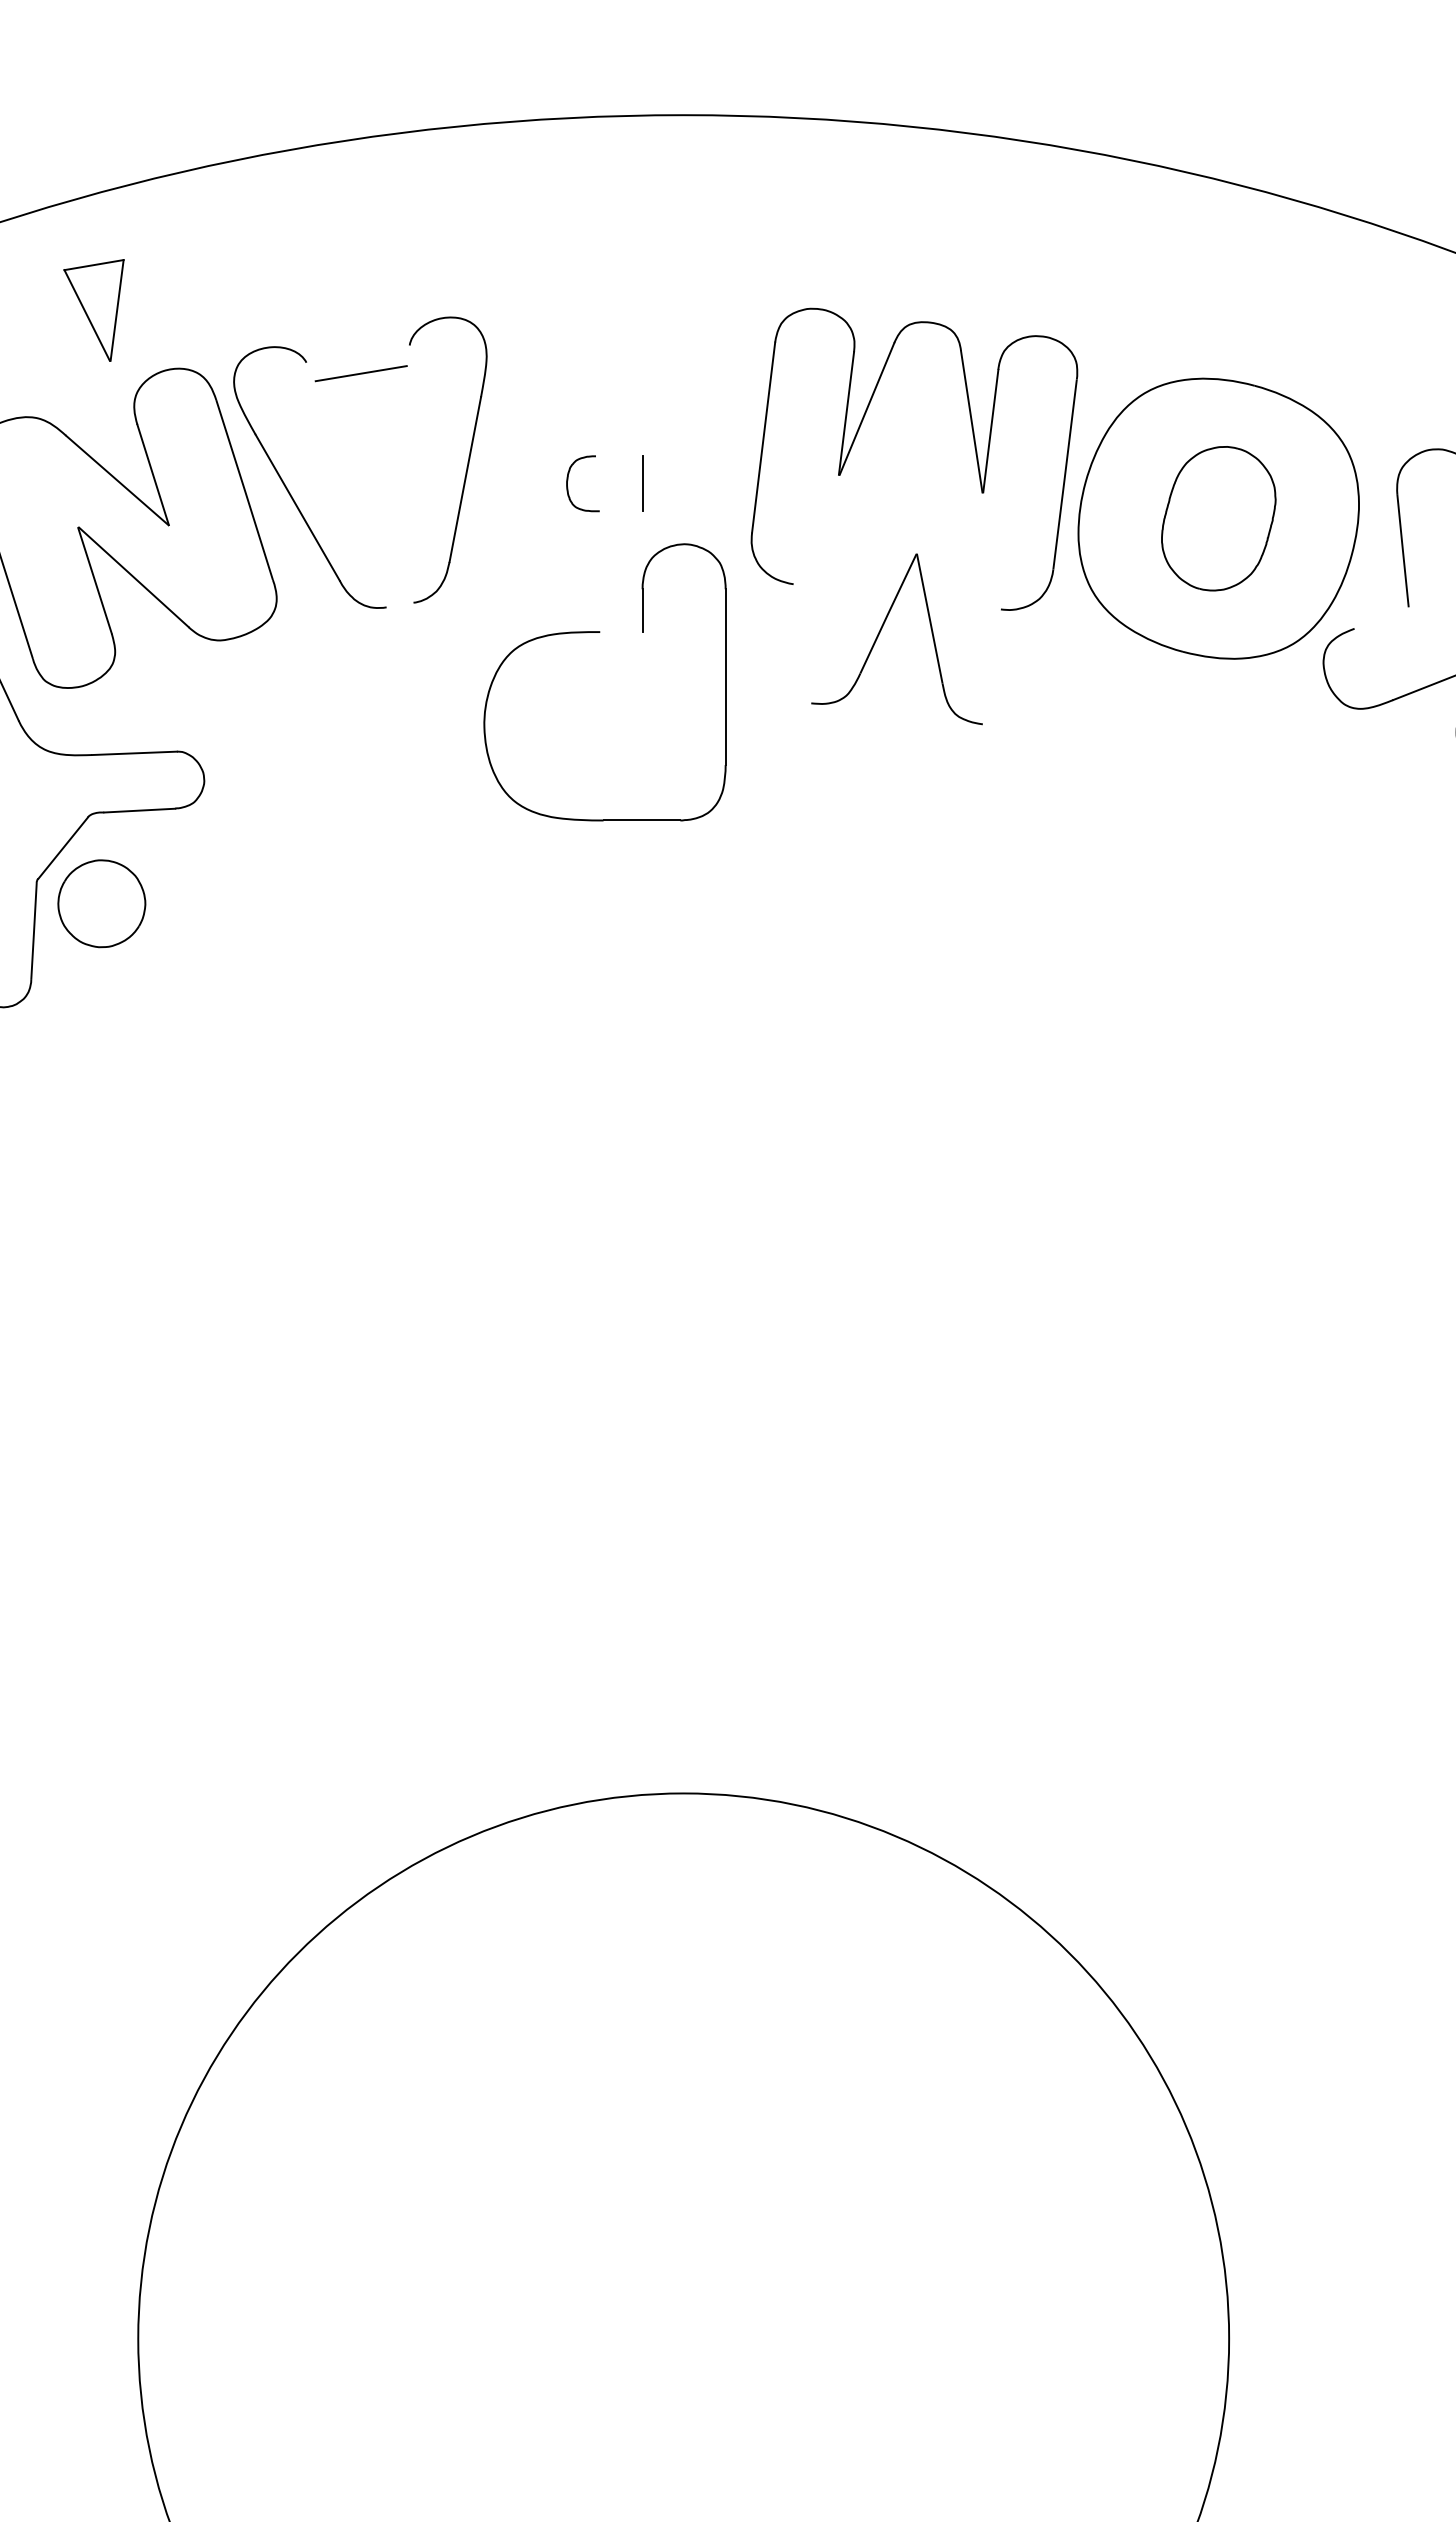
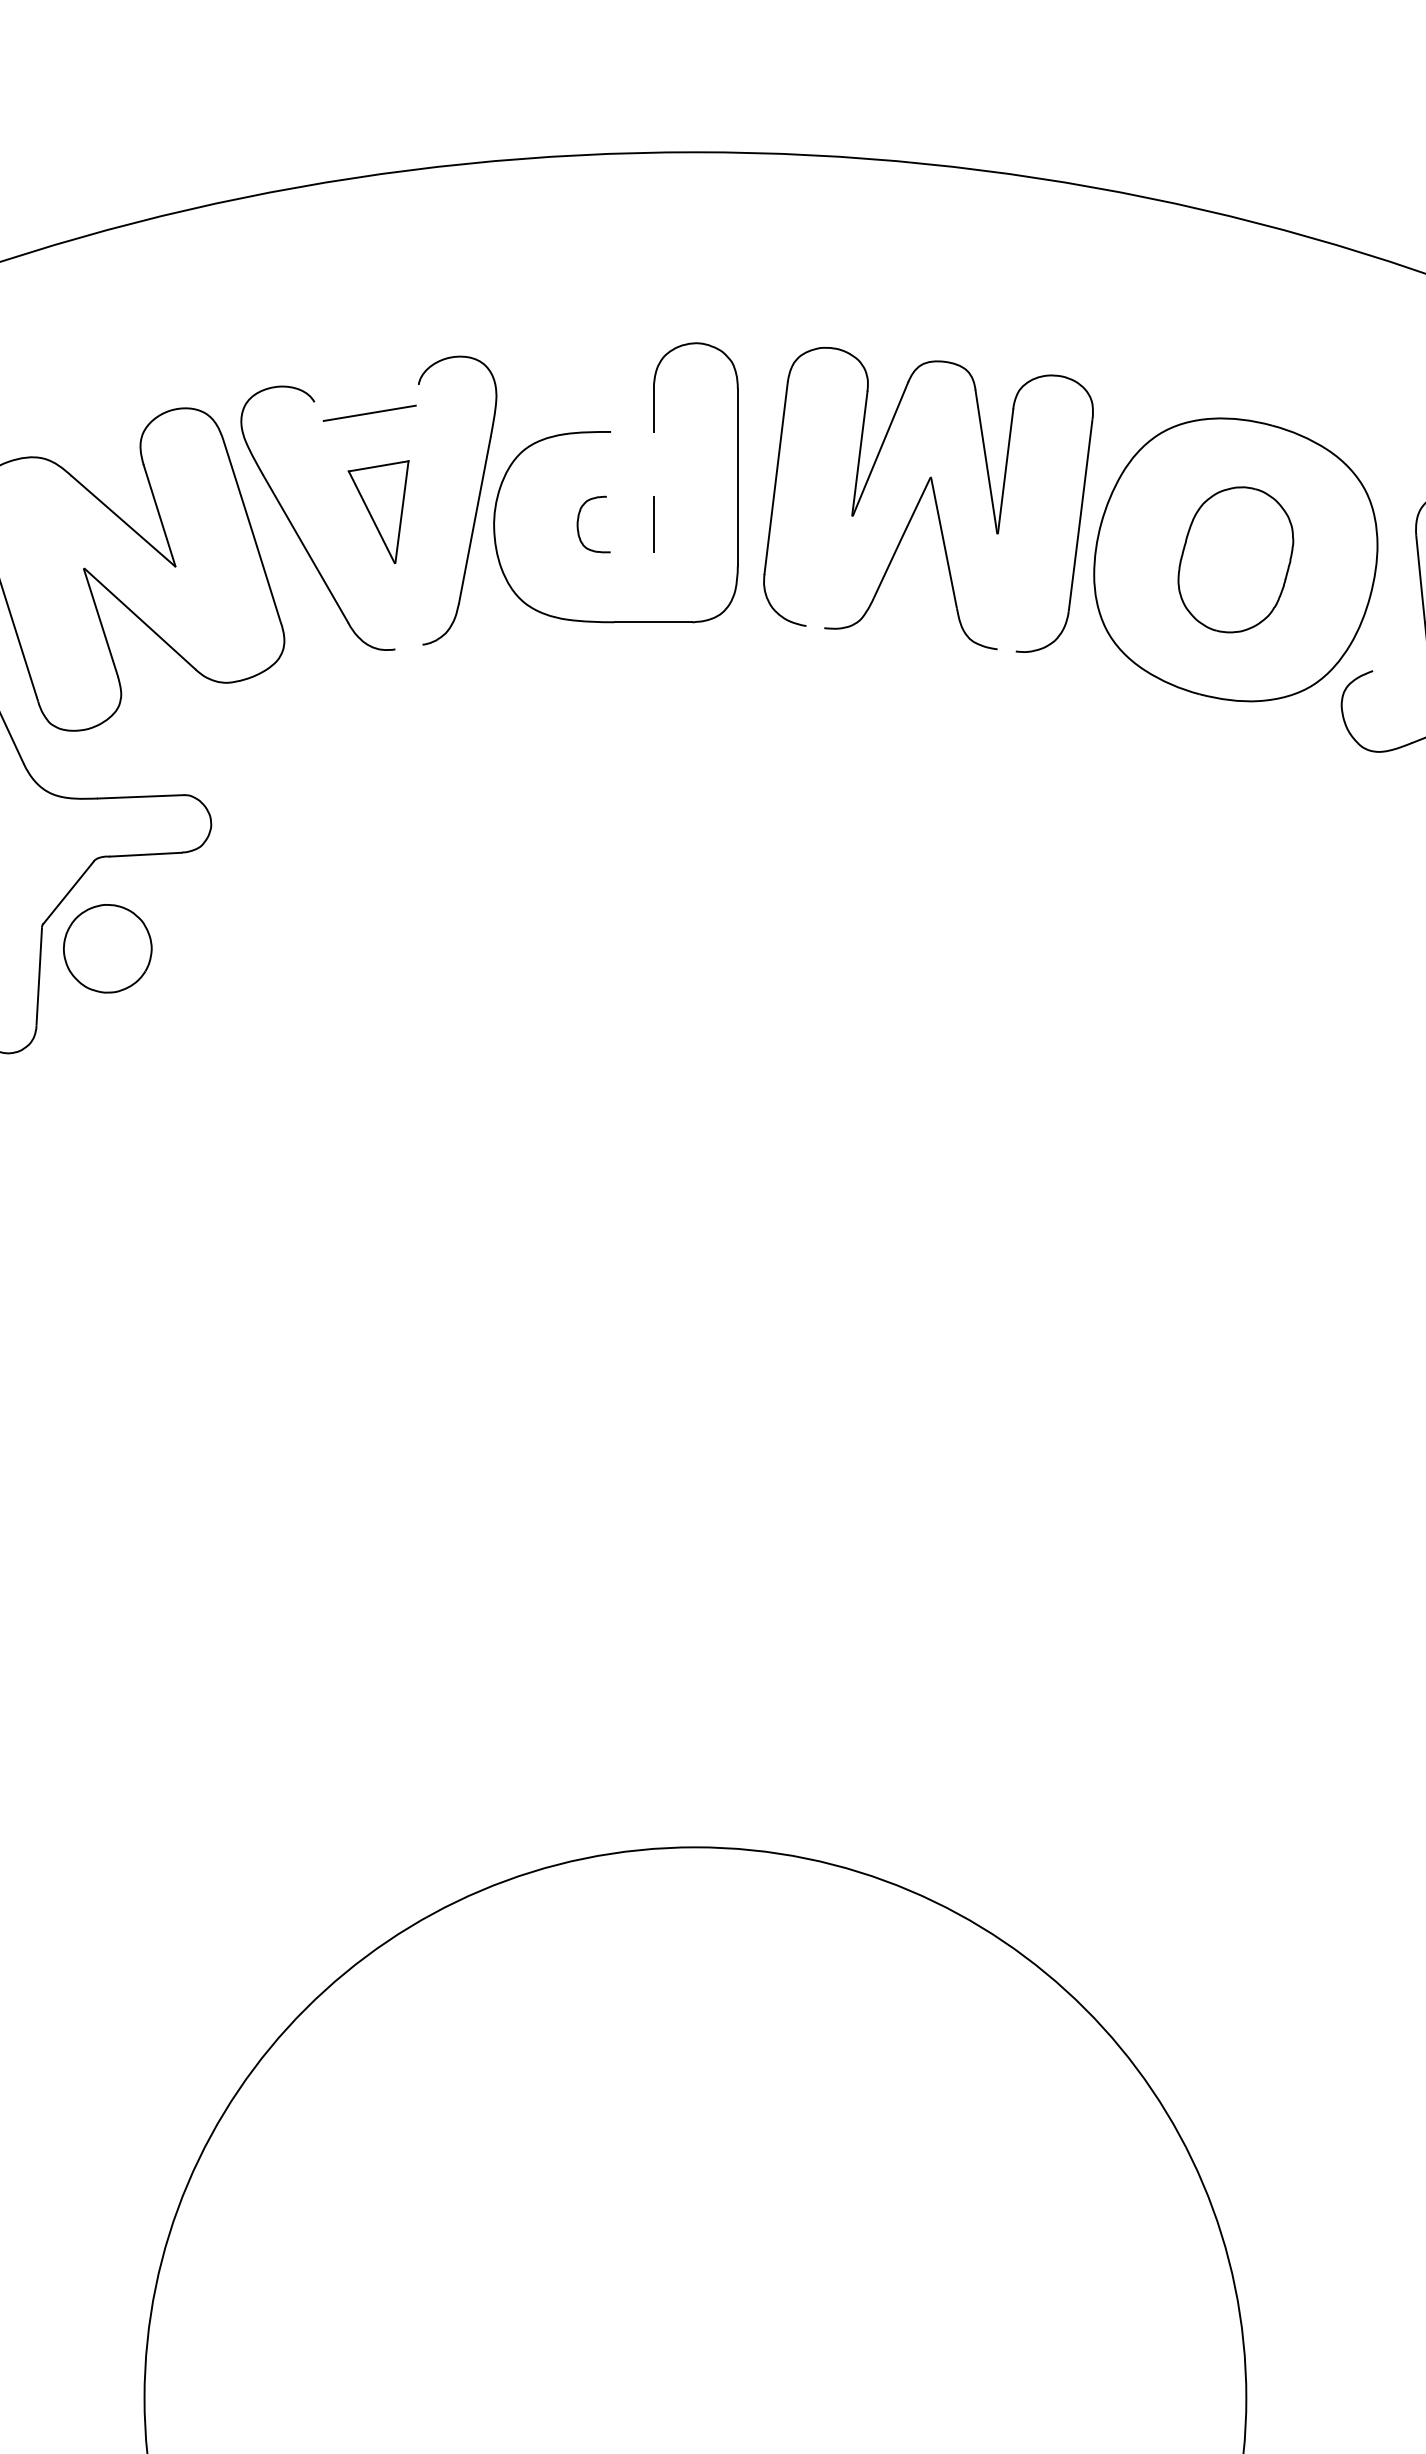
part: (93, 310) -> (378, 512), moved
part: (600, 632) -> (611, 432), moved
part: (880, 632) -> (894, 556), moved

